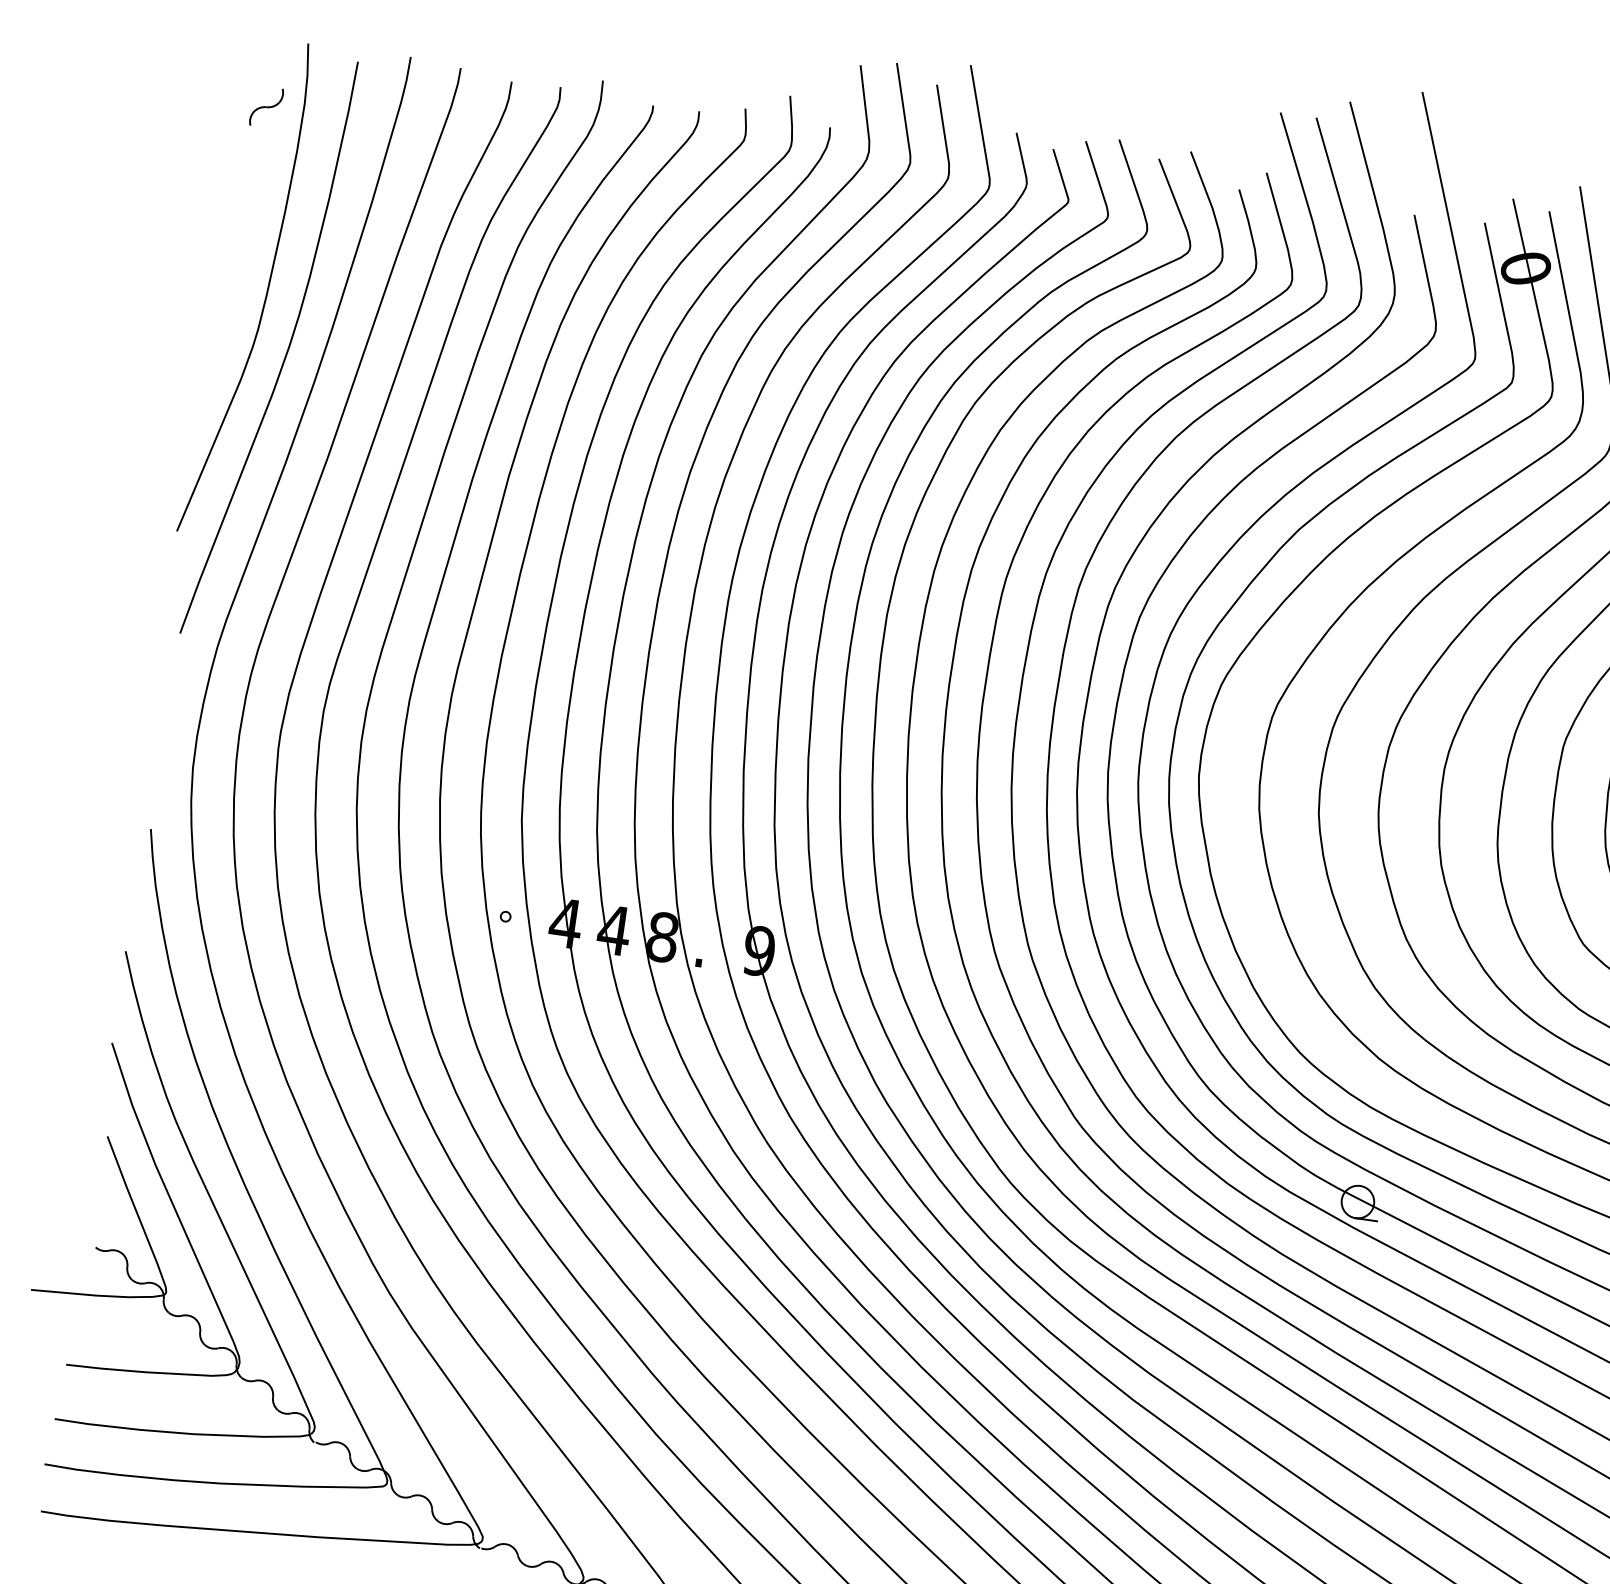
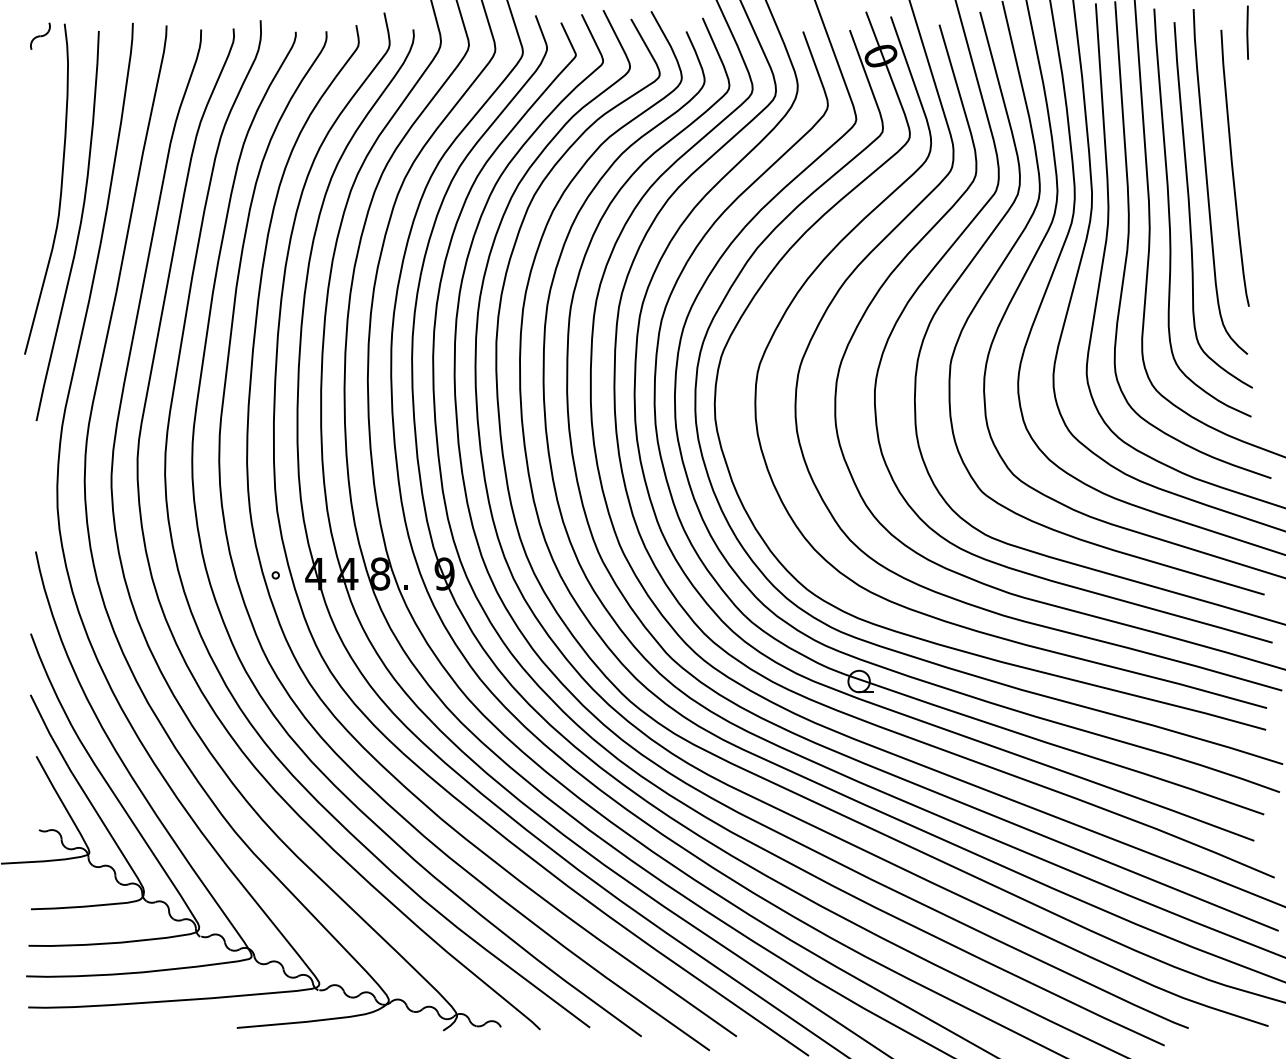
part: (266, 106) -> (40, 35), moved

